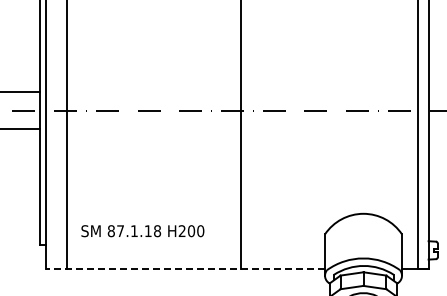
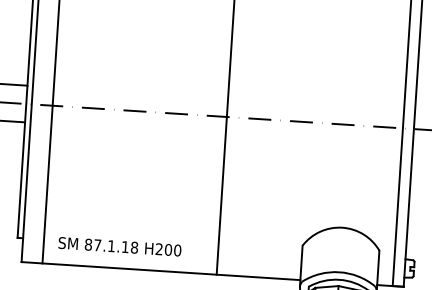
text: (142, 231) -> (119, 247), moved
line: (185, 268) -> (161, 270), dashed -> solid

